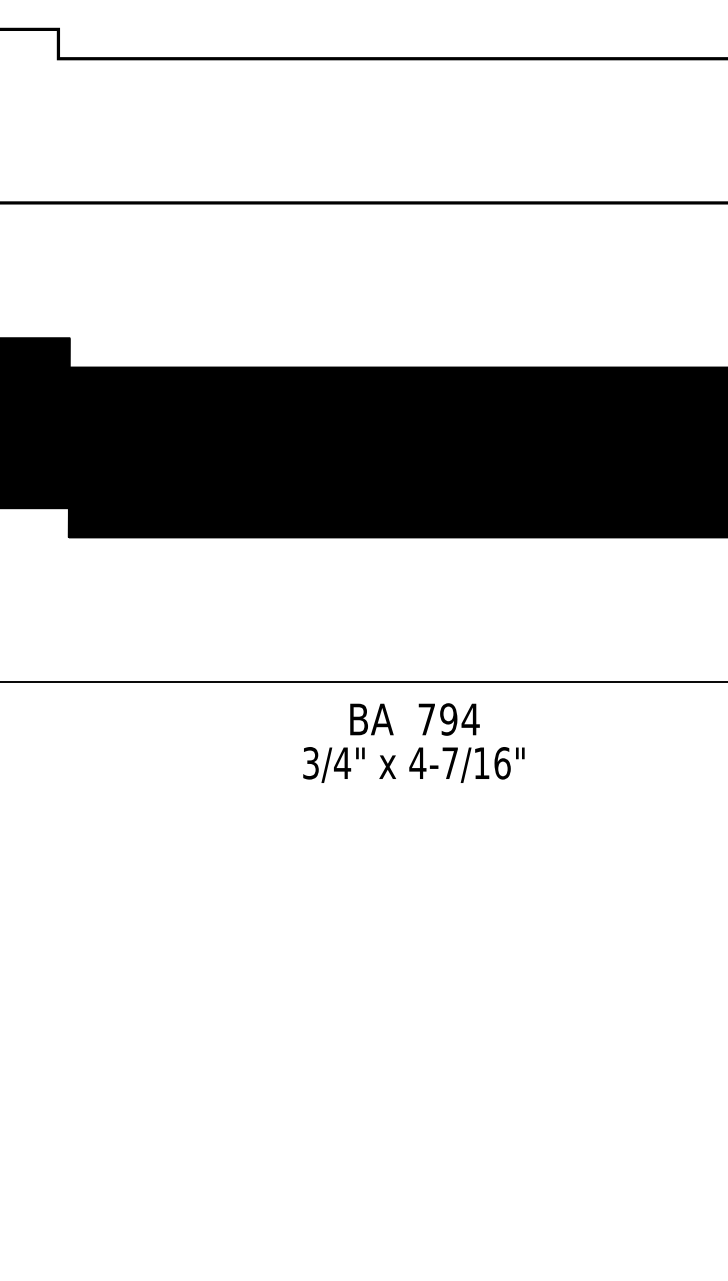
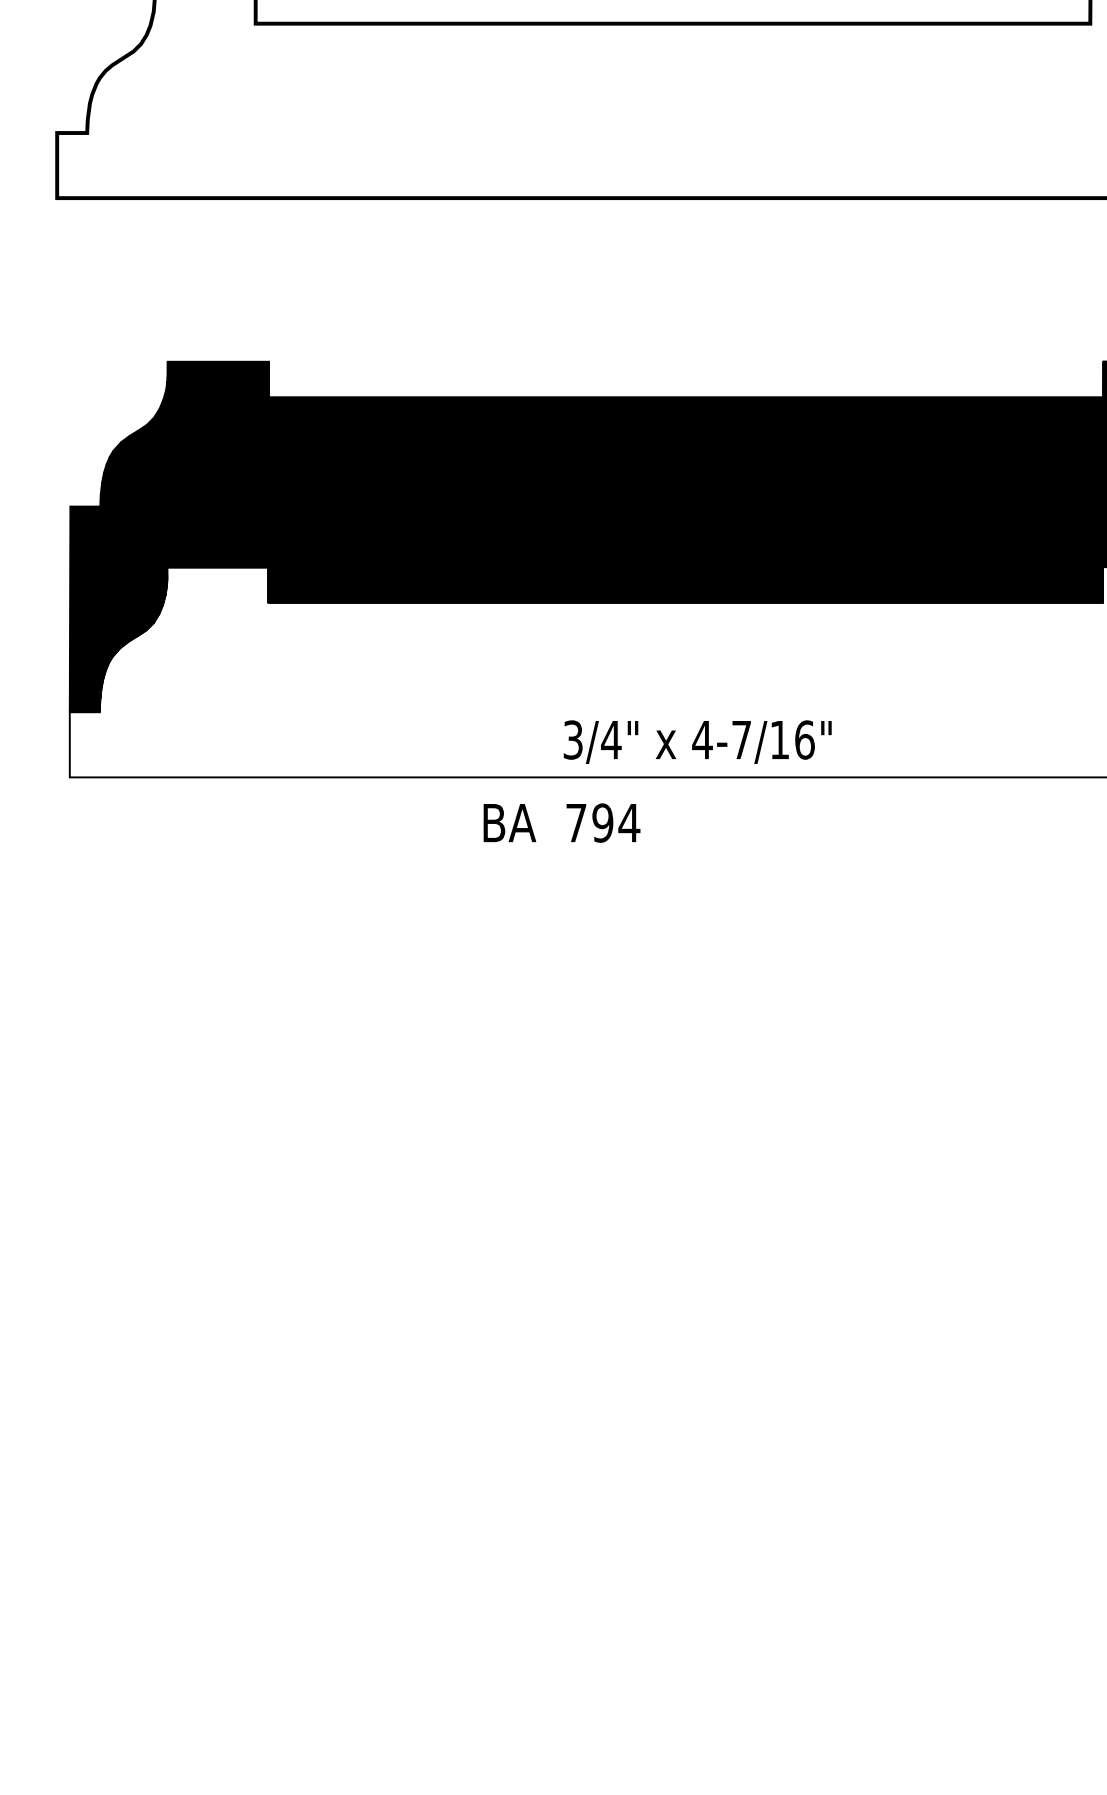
text: (414, 719) -> (561, 822), moved
text: (413, 764) -> (697, 741), moved

